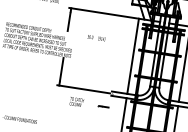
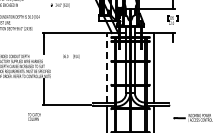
line: (132, 55) -> (106, 67), solid -> dashed
text: (76, 101) -> (34, 116), moved
line: (102, 106) -> (86, 117), removed

